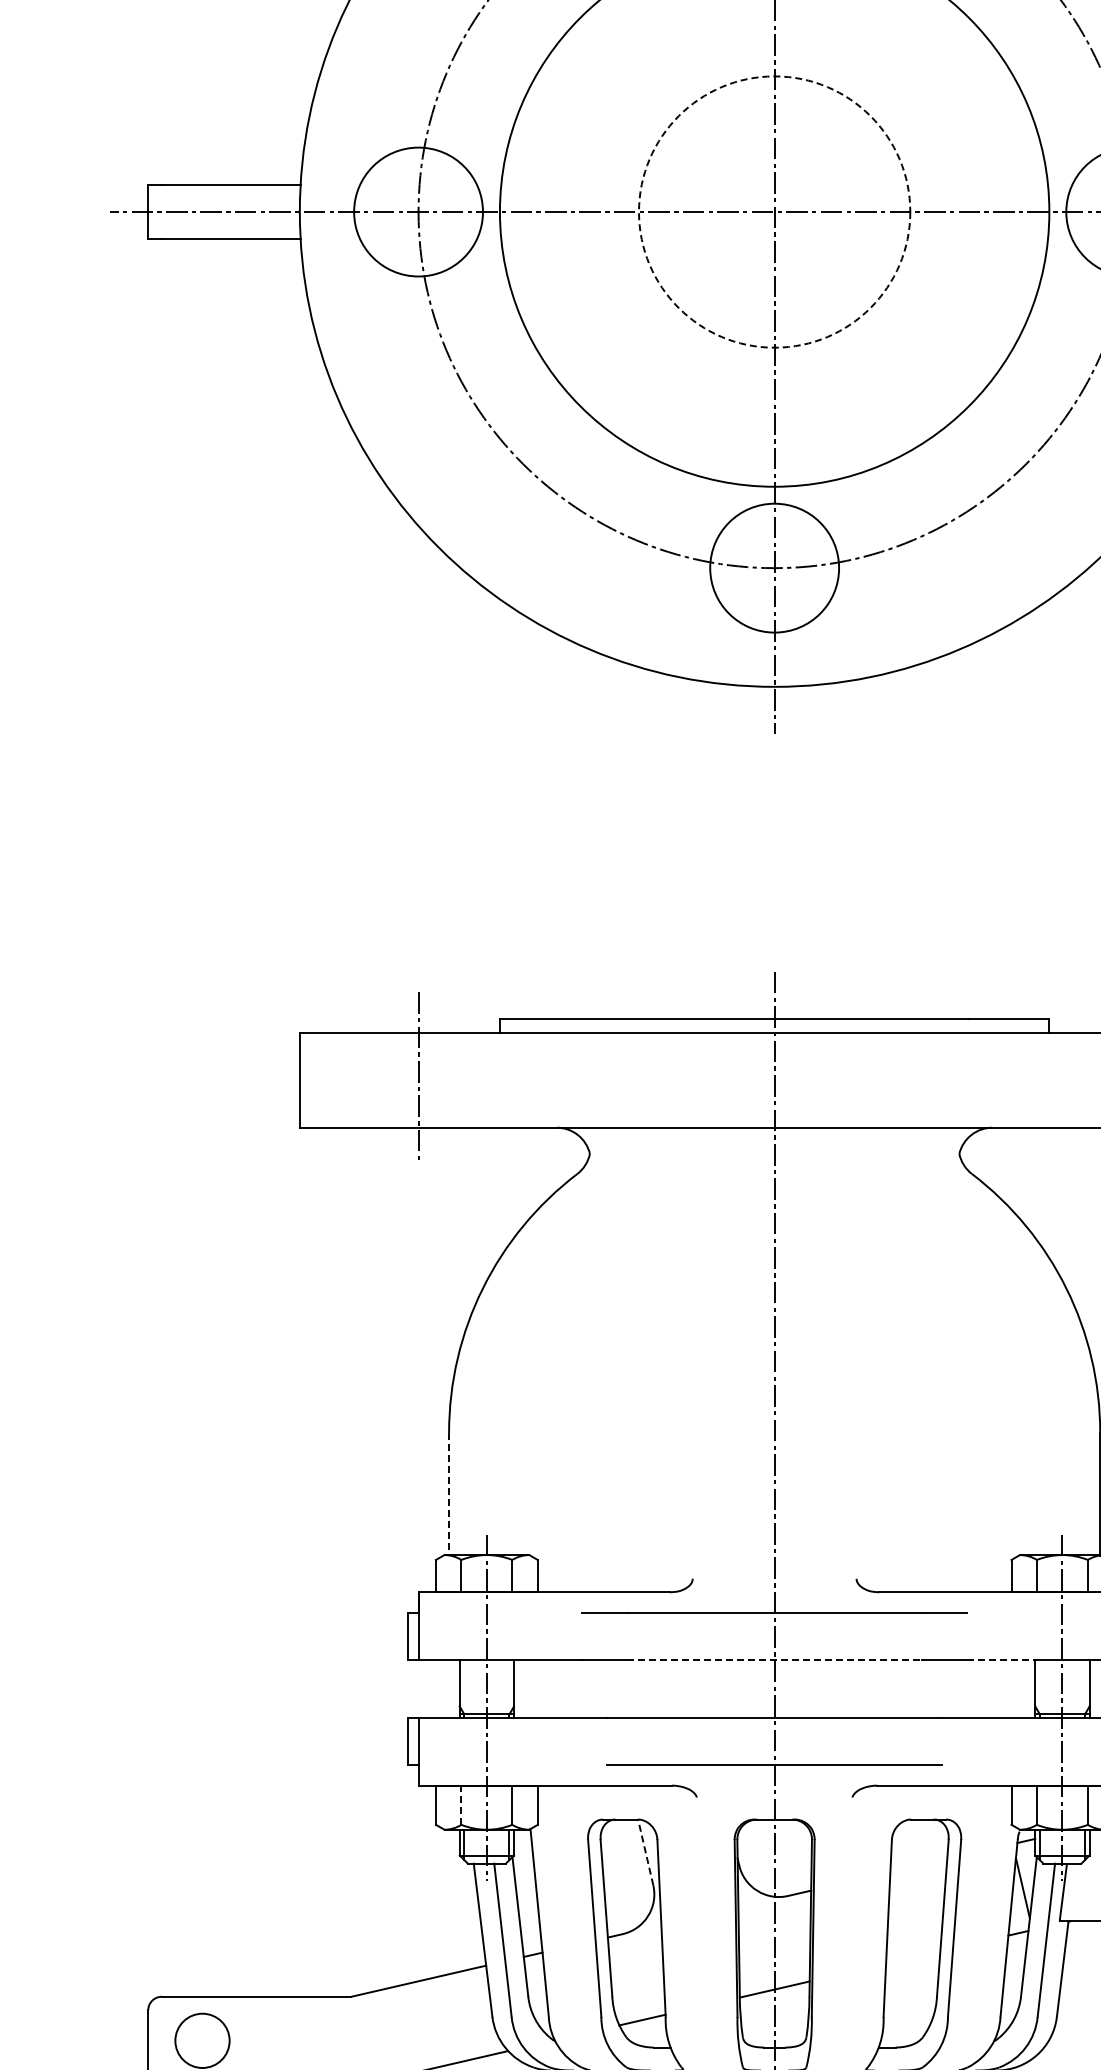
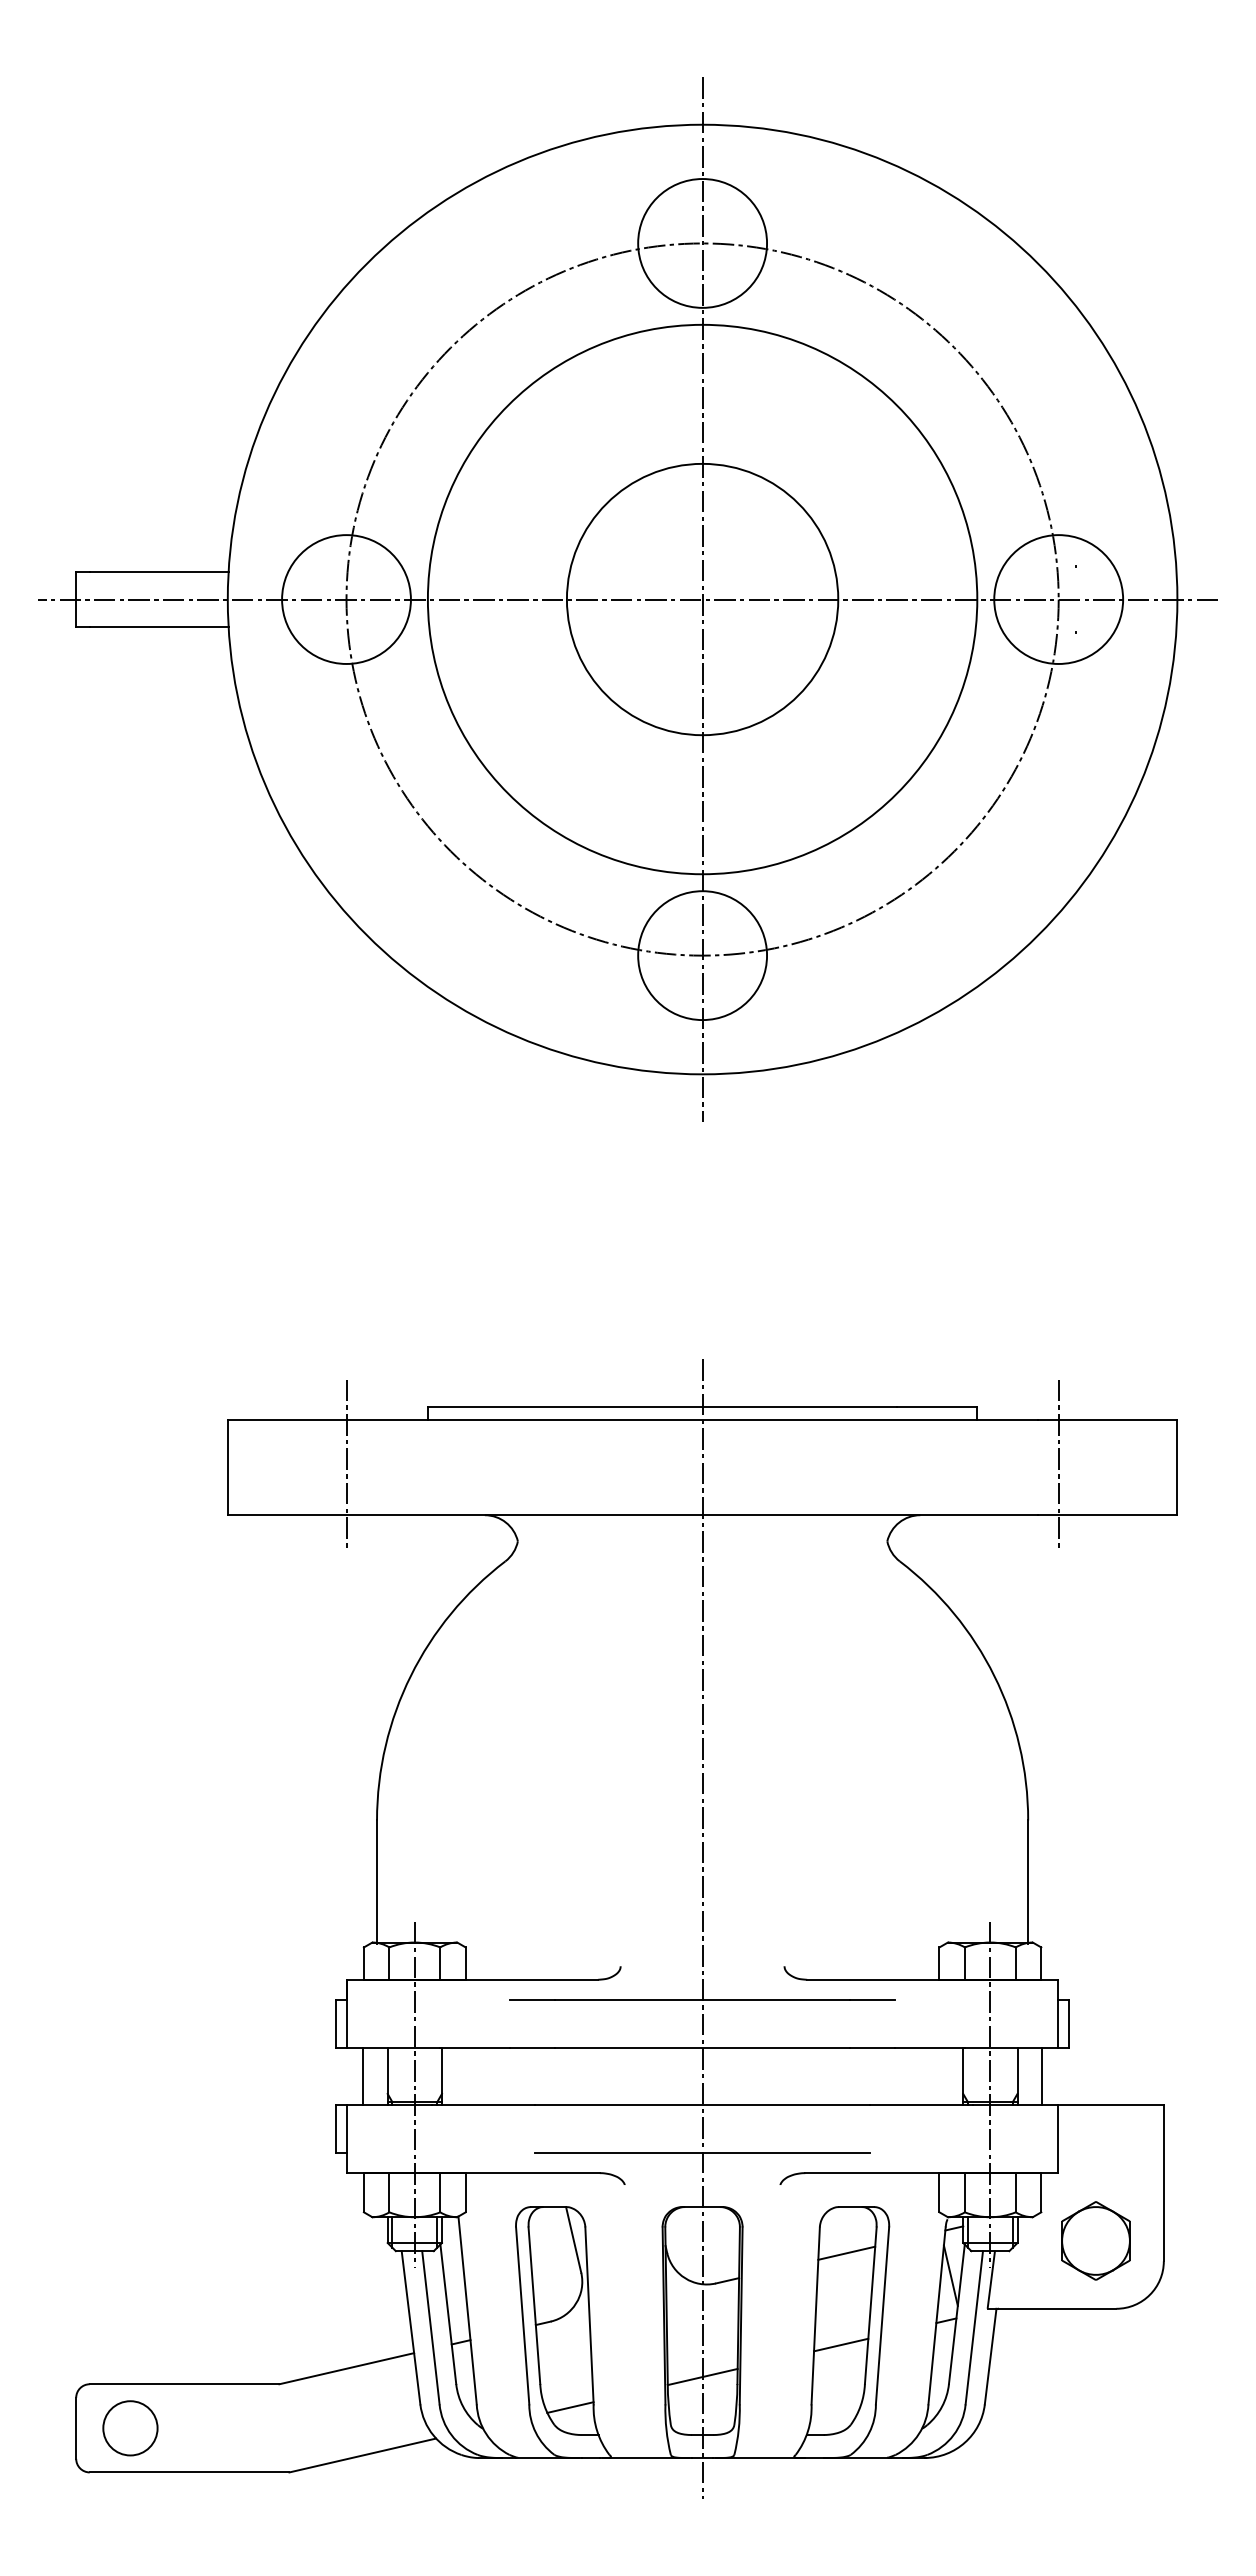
circle: (774, 212) -> (702, 599), dashed -> solid
line: (449, 1495) -> (377, 1882), dashed -> solid
line: (775, 1660) -> (703, 2047), dashed -> solid
line: (1001, 1660) -> (929, 2047), dashed -> solid
line: (435, 1689) -> (363, 2076), added
line: (461, 1805) -> (389, 2192), dashed -> solid
line: (645, 1852) -> (573, 2239), dashed -> solid
line: (918, 1865) -> (846, 2252), added
line: (913, 1957) -> (841, 2344), added

